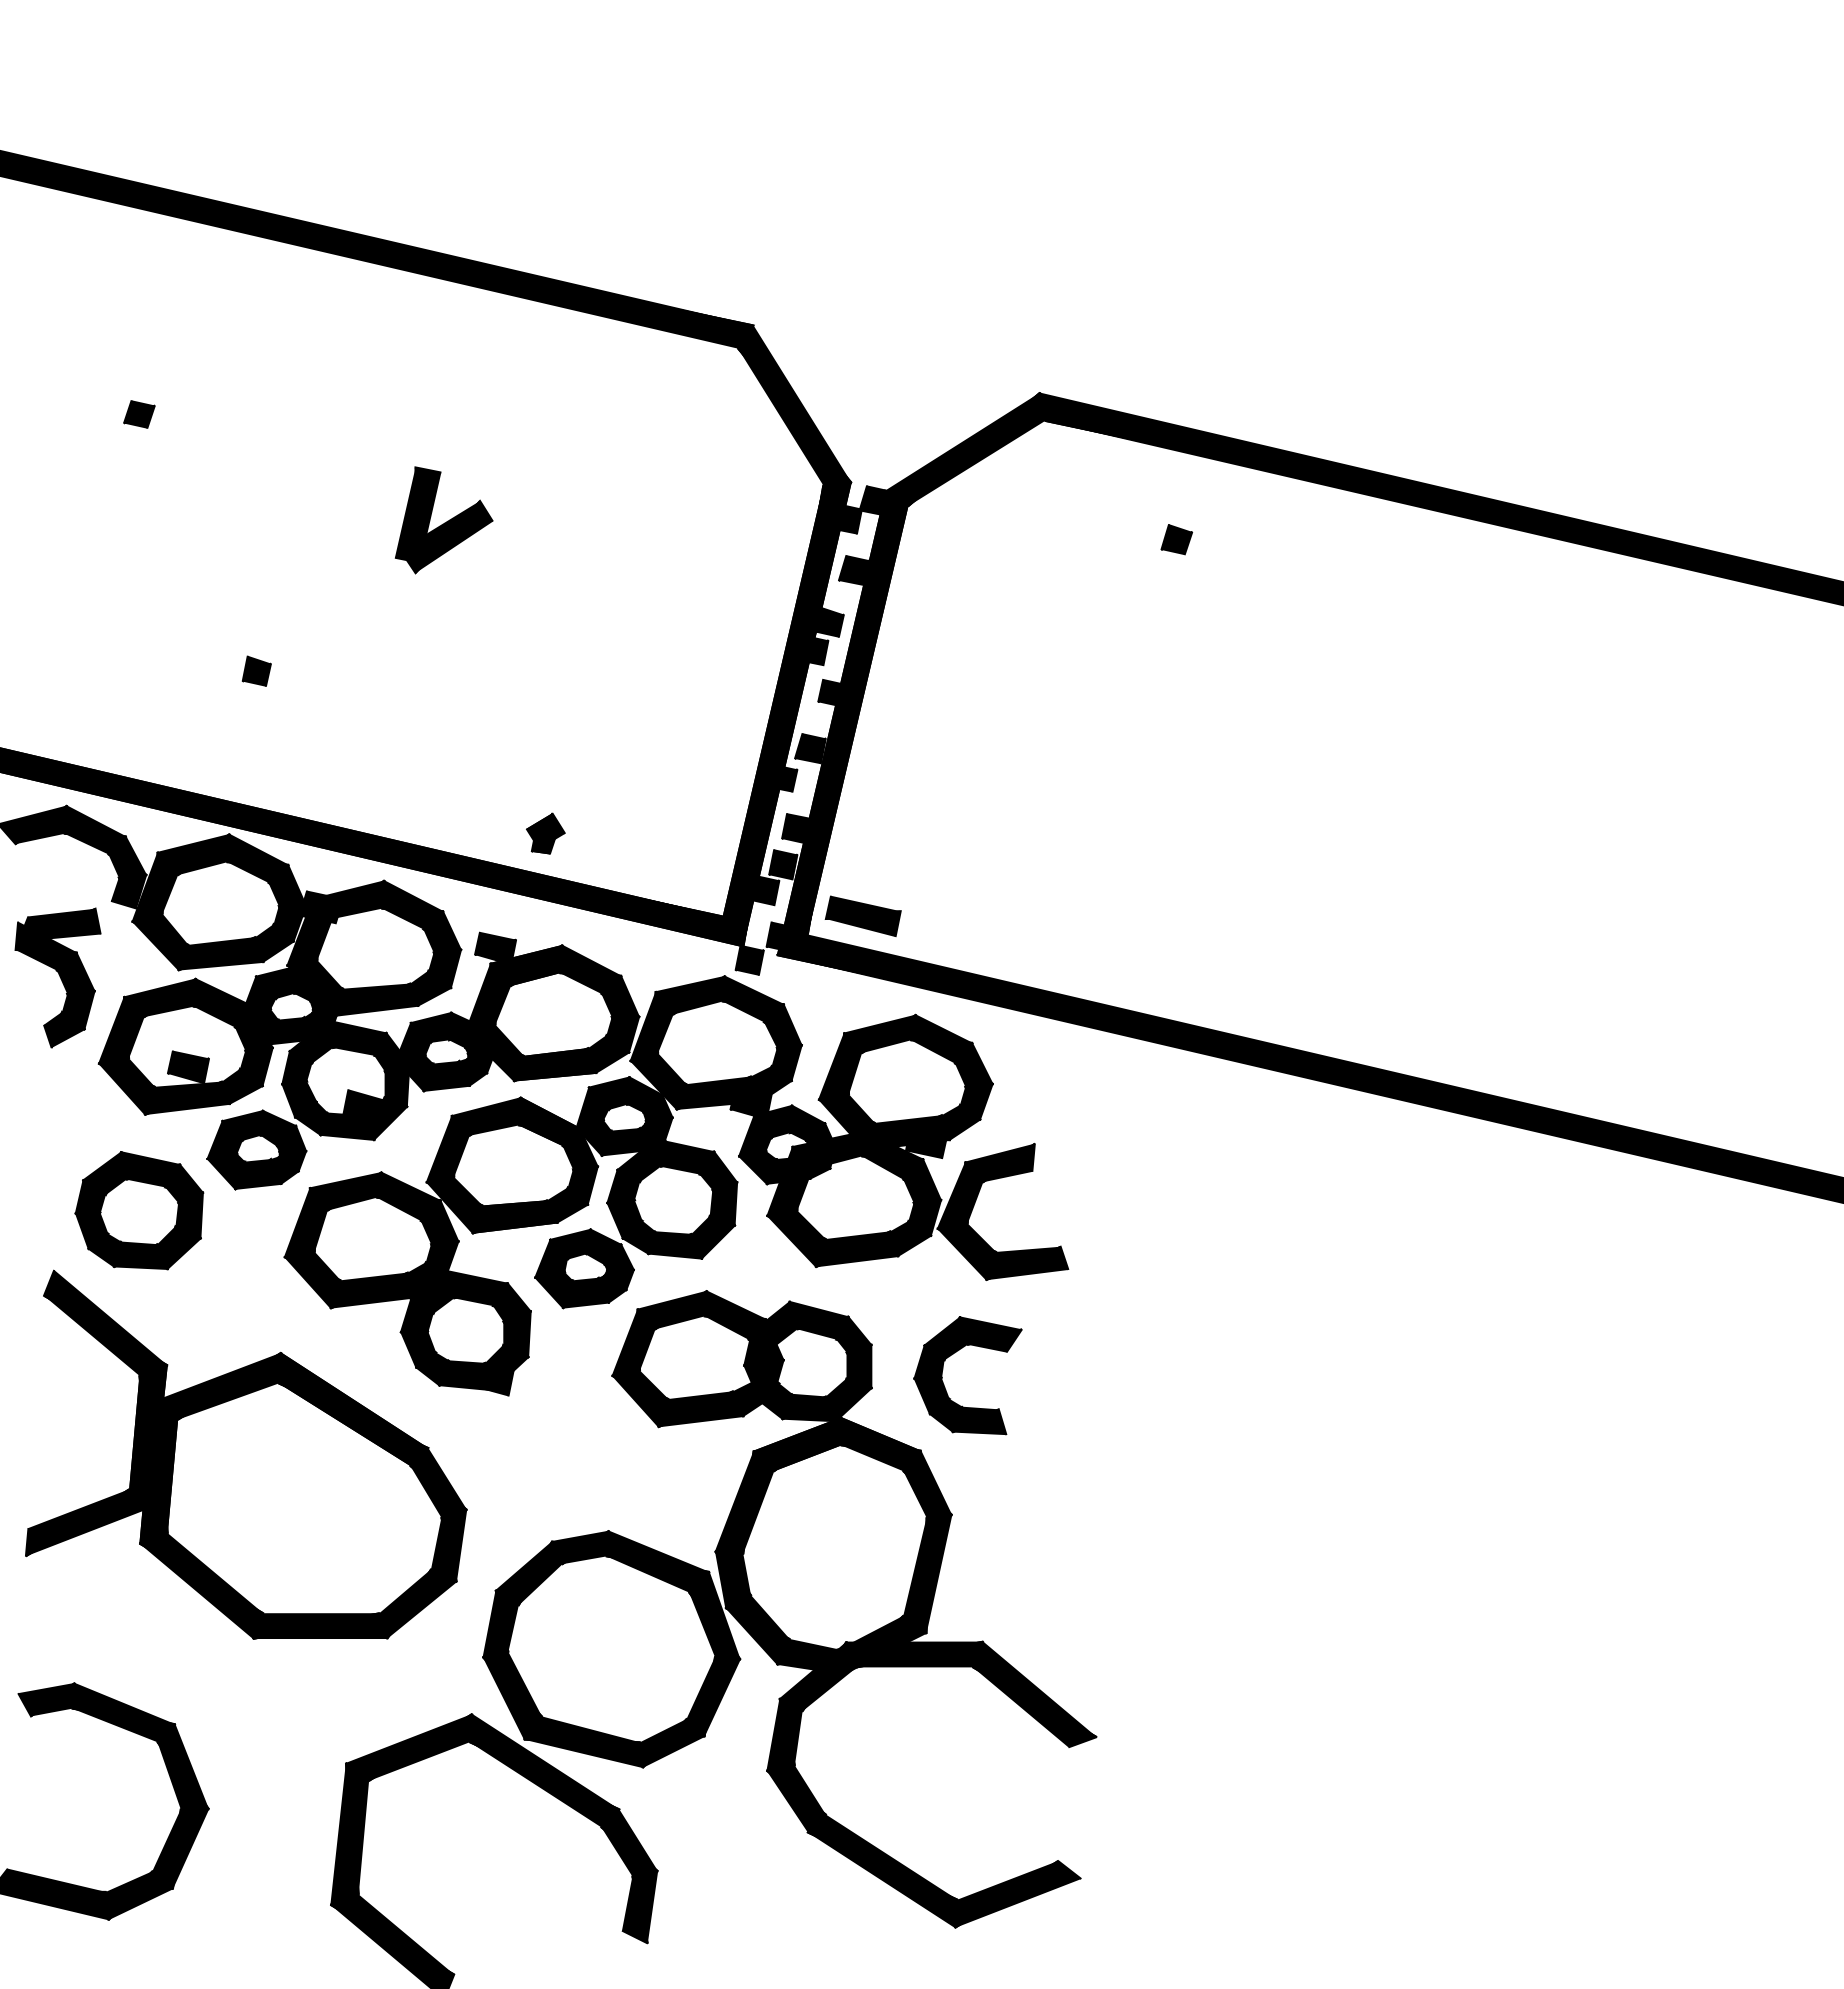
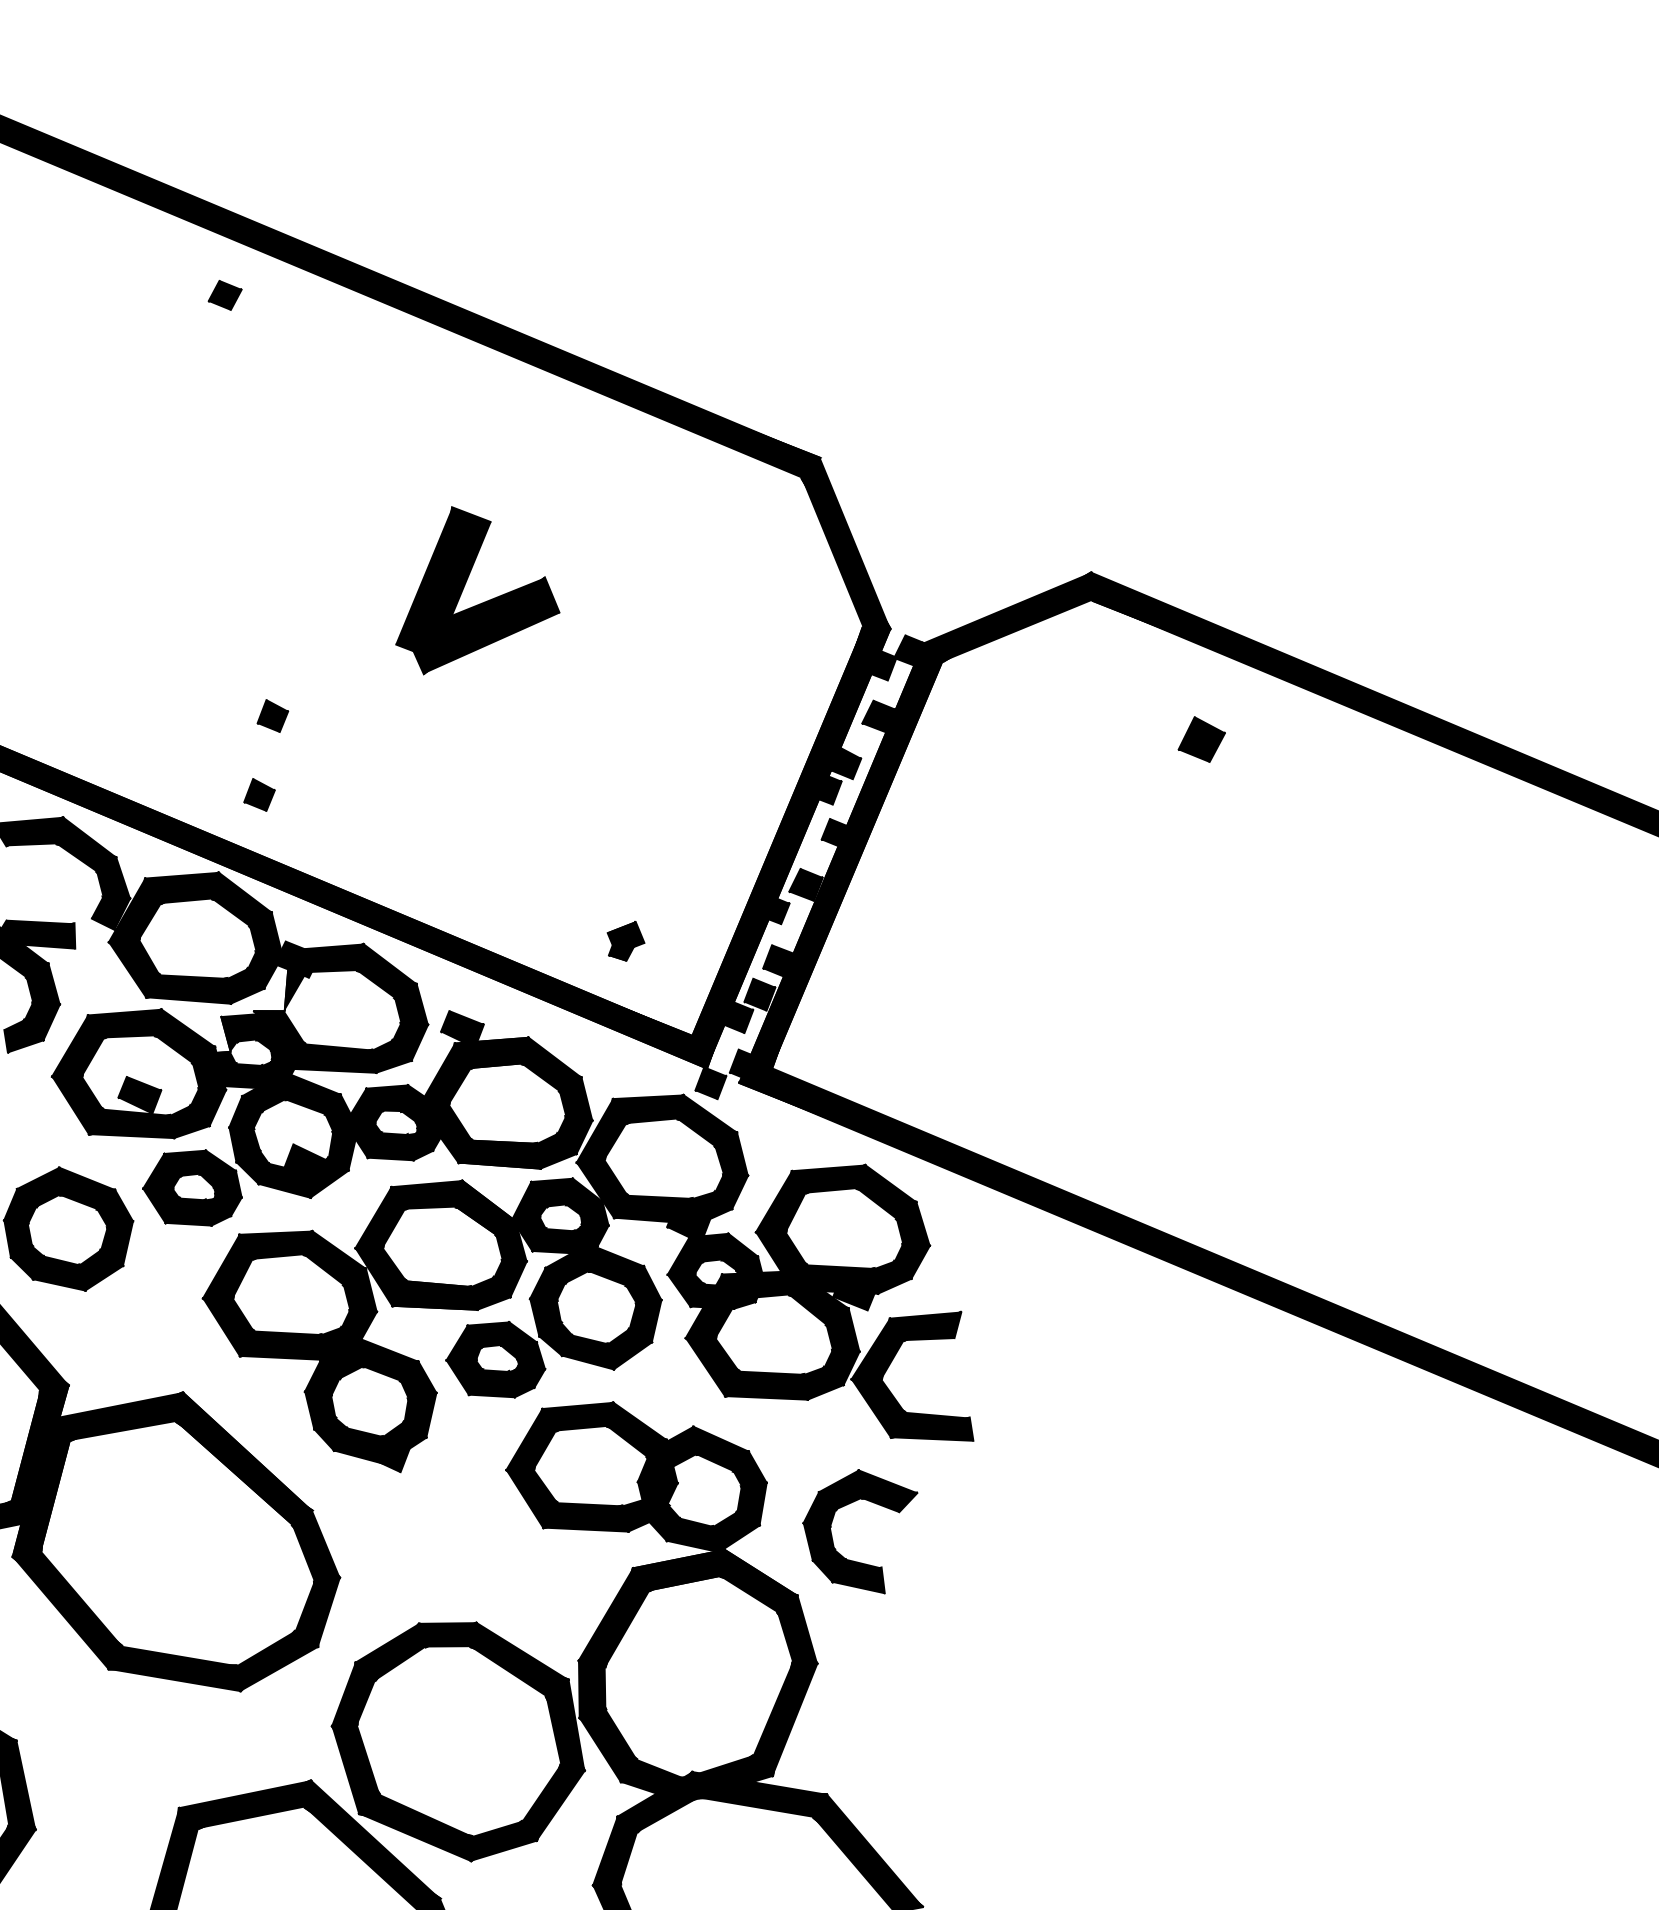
part: (139, 414) -> (225, 295), moved
part: (443, 520) -> (482, 598), size x1.6
part: (1176, 539) -> (1201, 739), size x1.4
part: (256, 750) -> (259, 794), added
part: (545, 833) -> (625, 940), moved
part: (862, 915) -> (829, 1057), removed
fill: (301, 931) -> (273, 980), removed
fill: (255, 996) -> (217, 1036), removed

